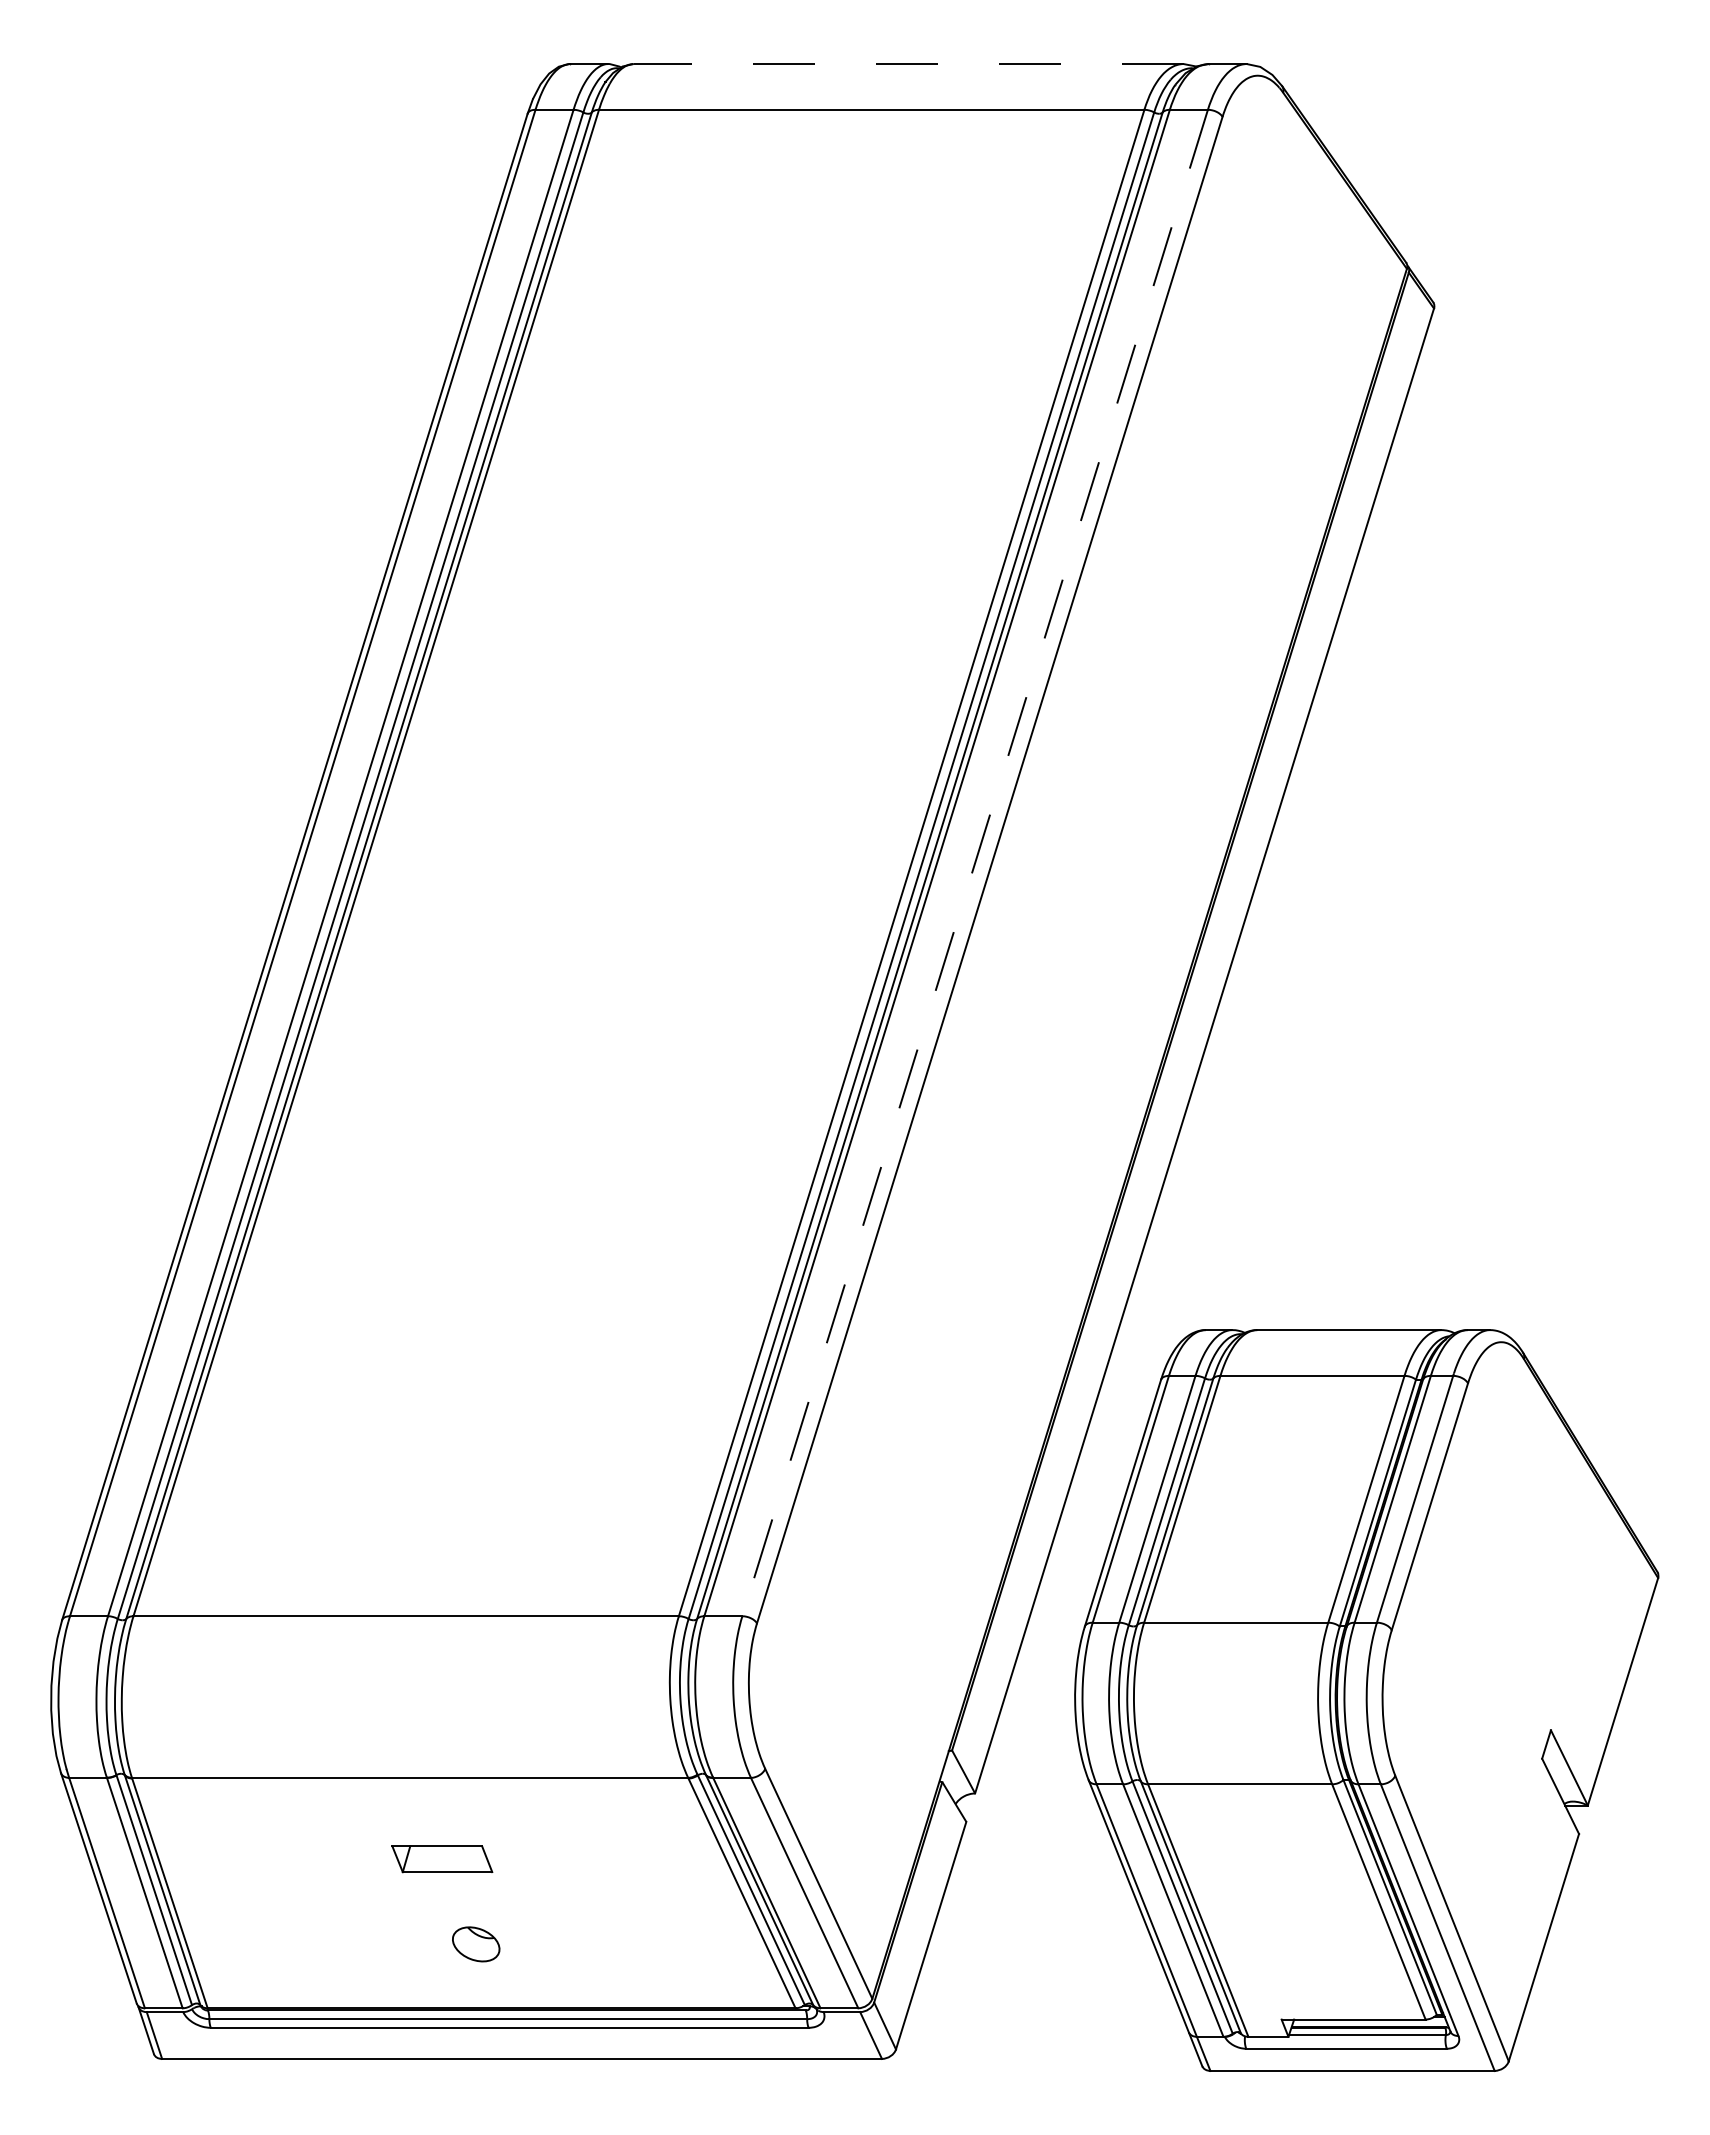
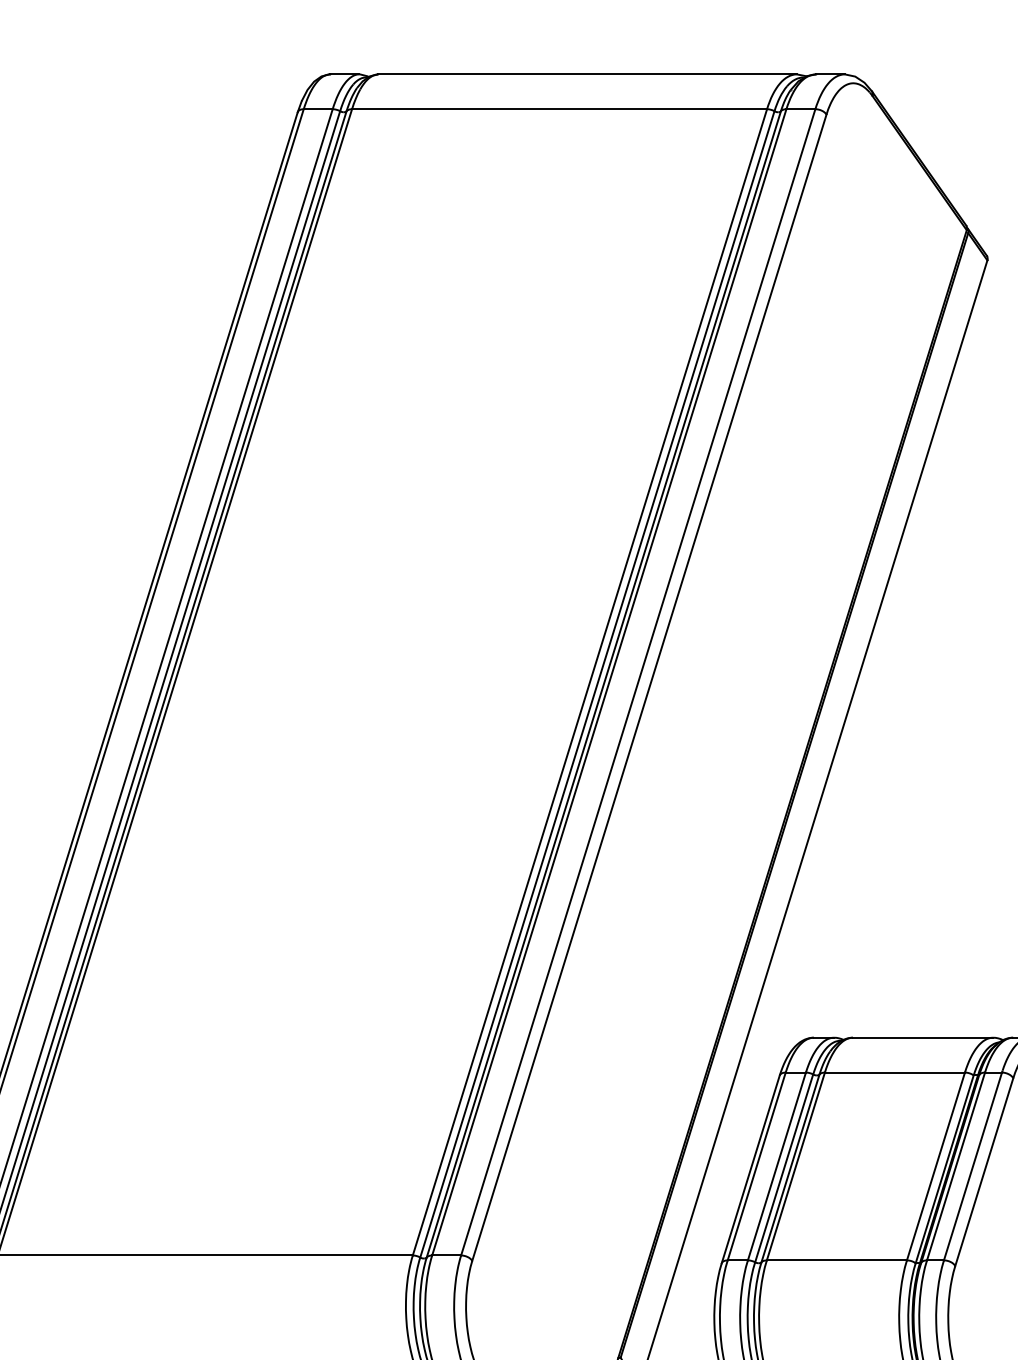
line: (908, 64) -> (587, 74), dashed -> solid
line: (975, 863) -> (638, 682), dashed -> solid

